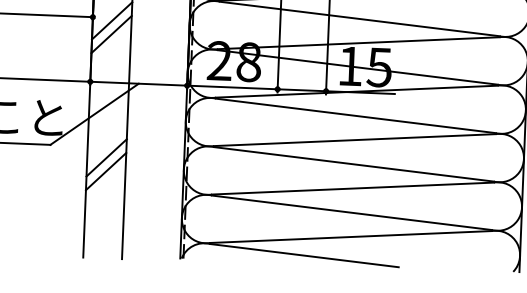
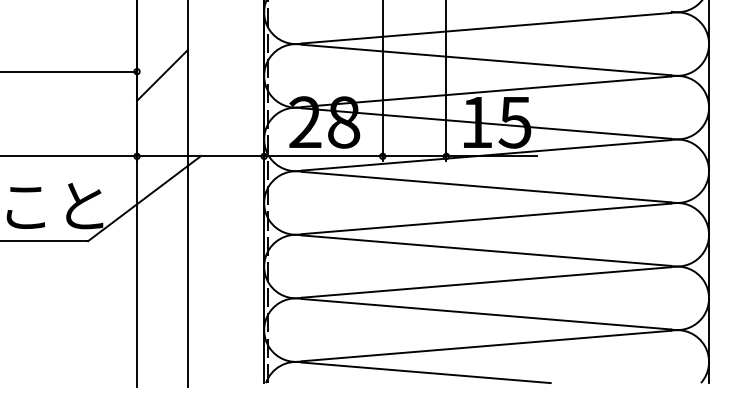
line: (111, 34) -> (162, 93), removed
line: (106, 157) -> (162, 254), removed
line: (106, 171) -> (162, 272), removed

